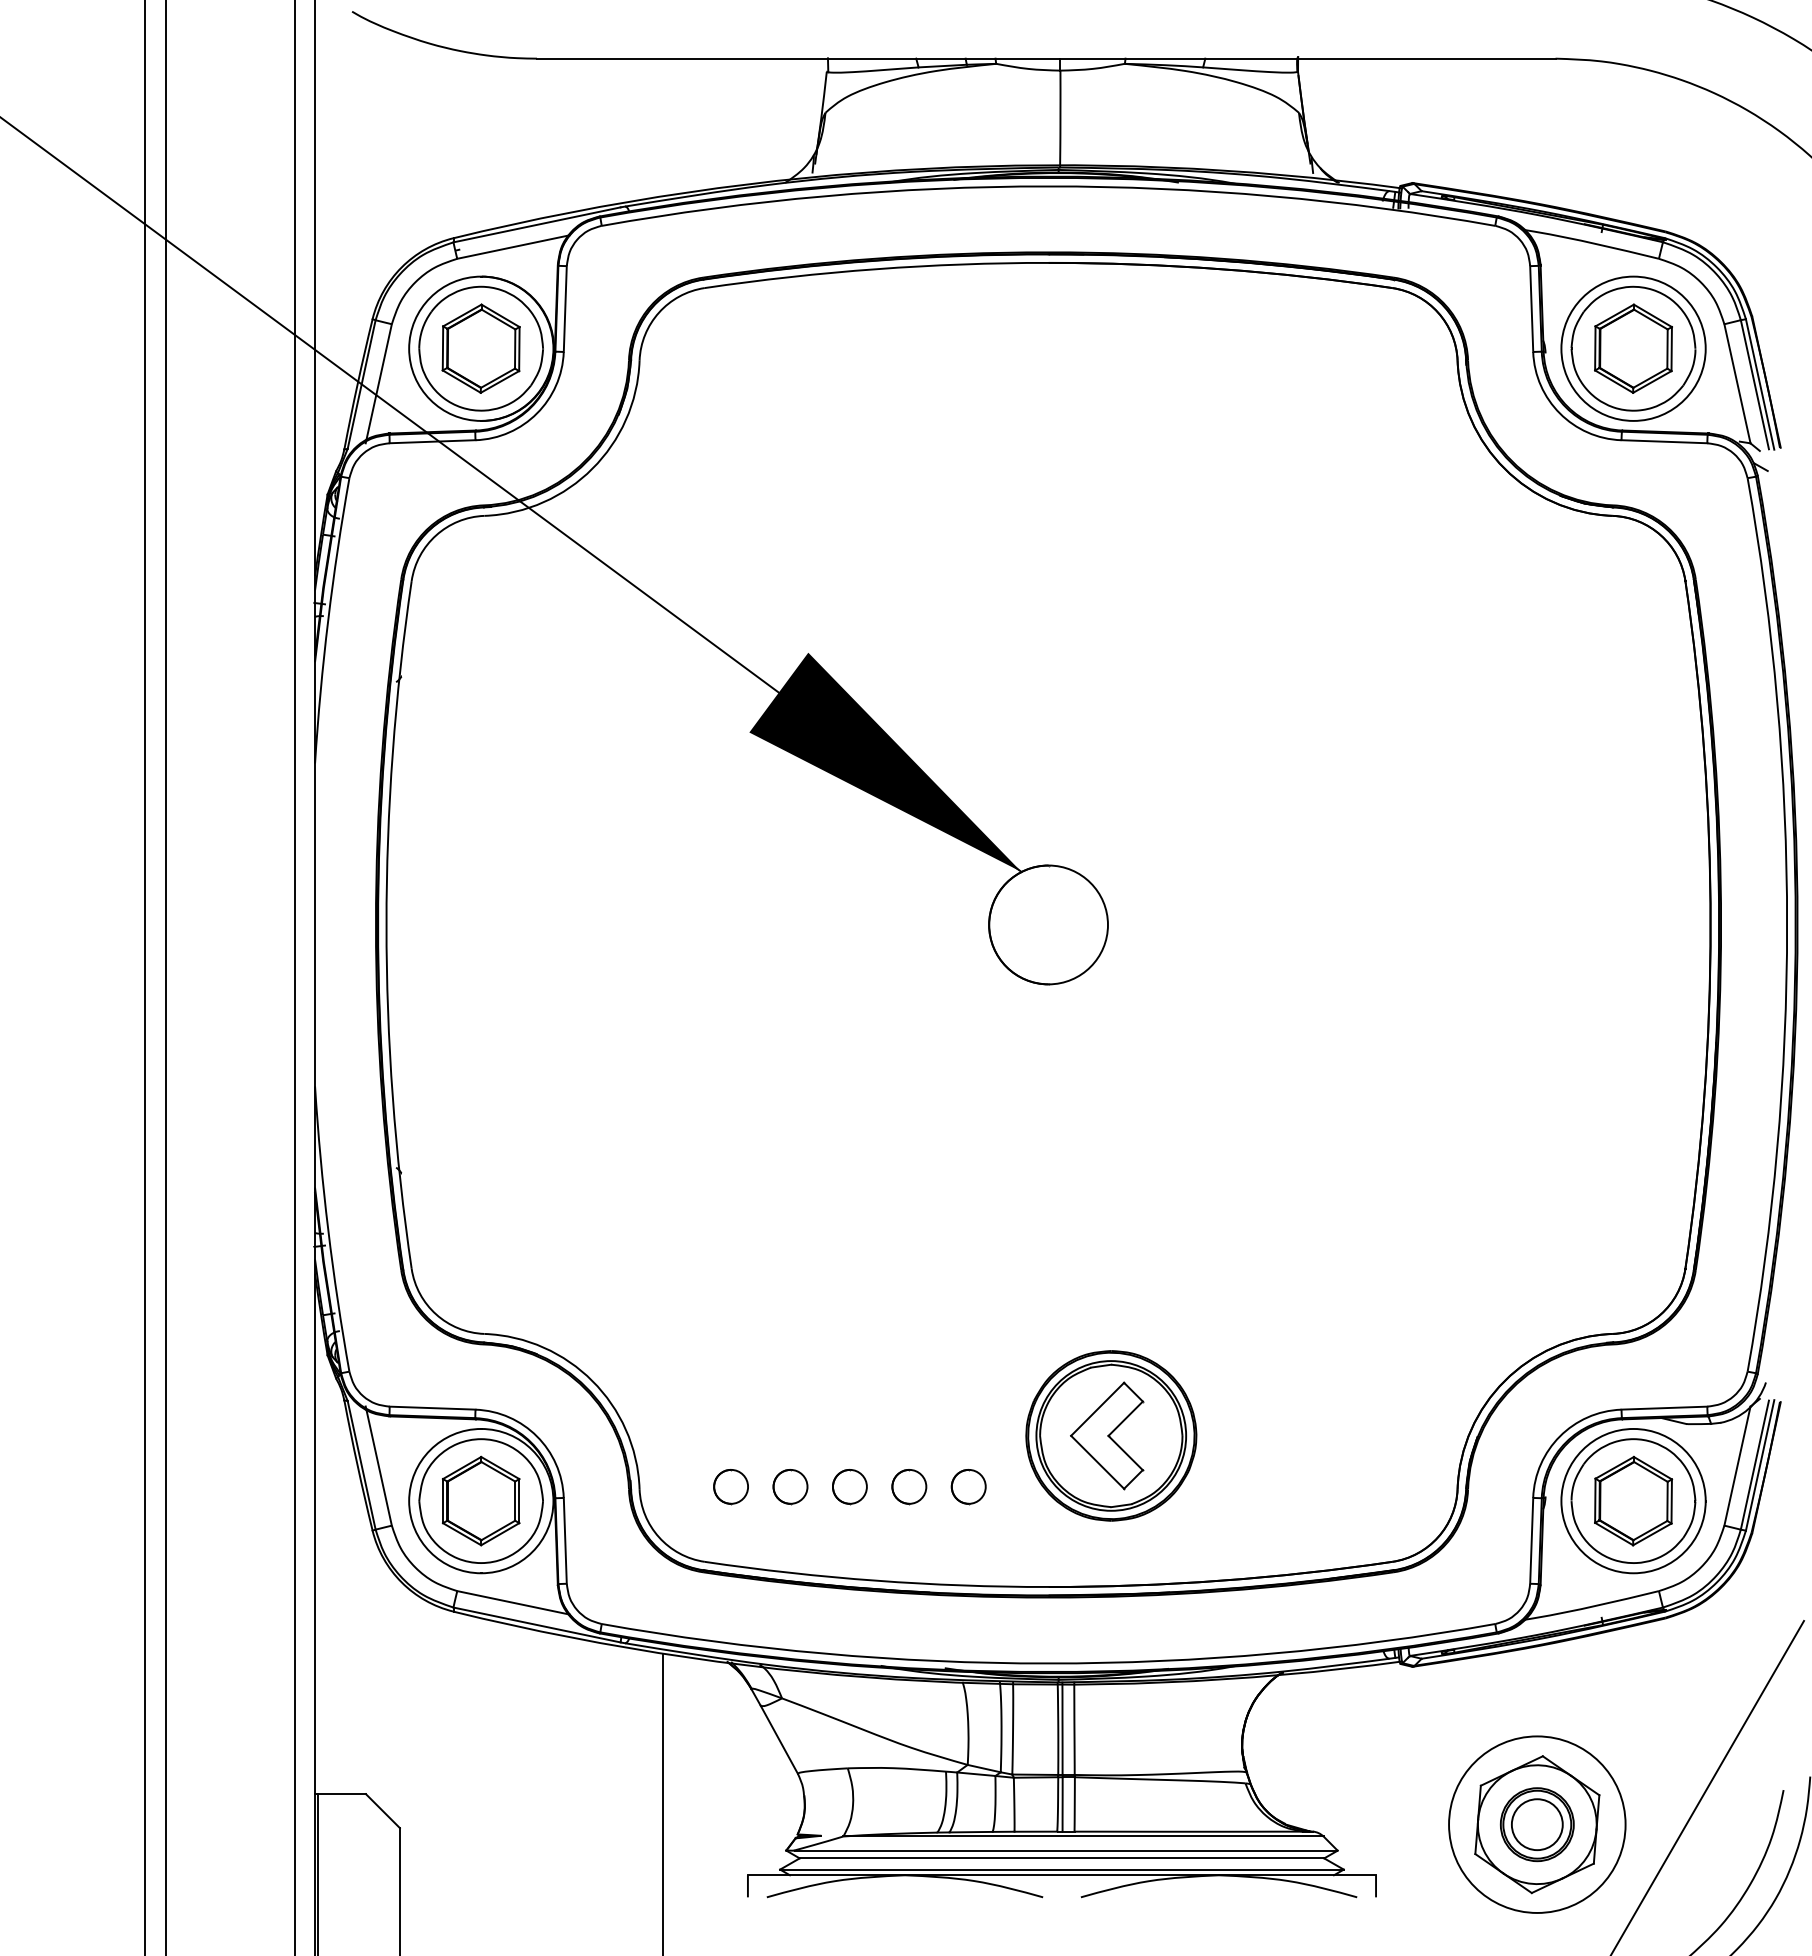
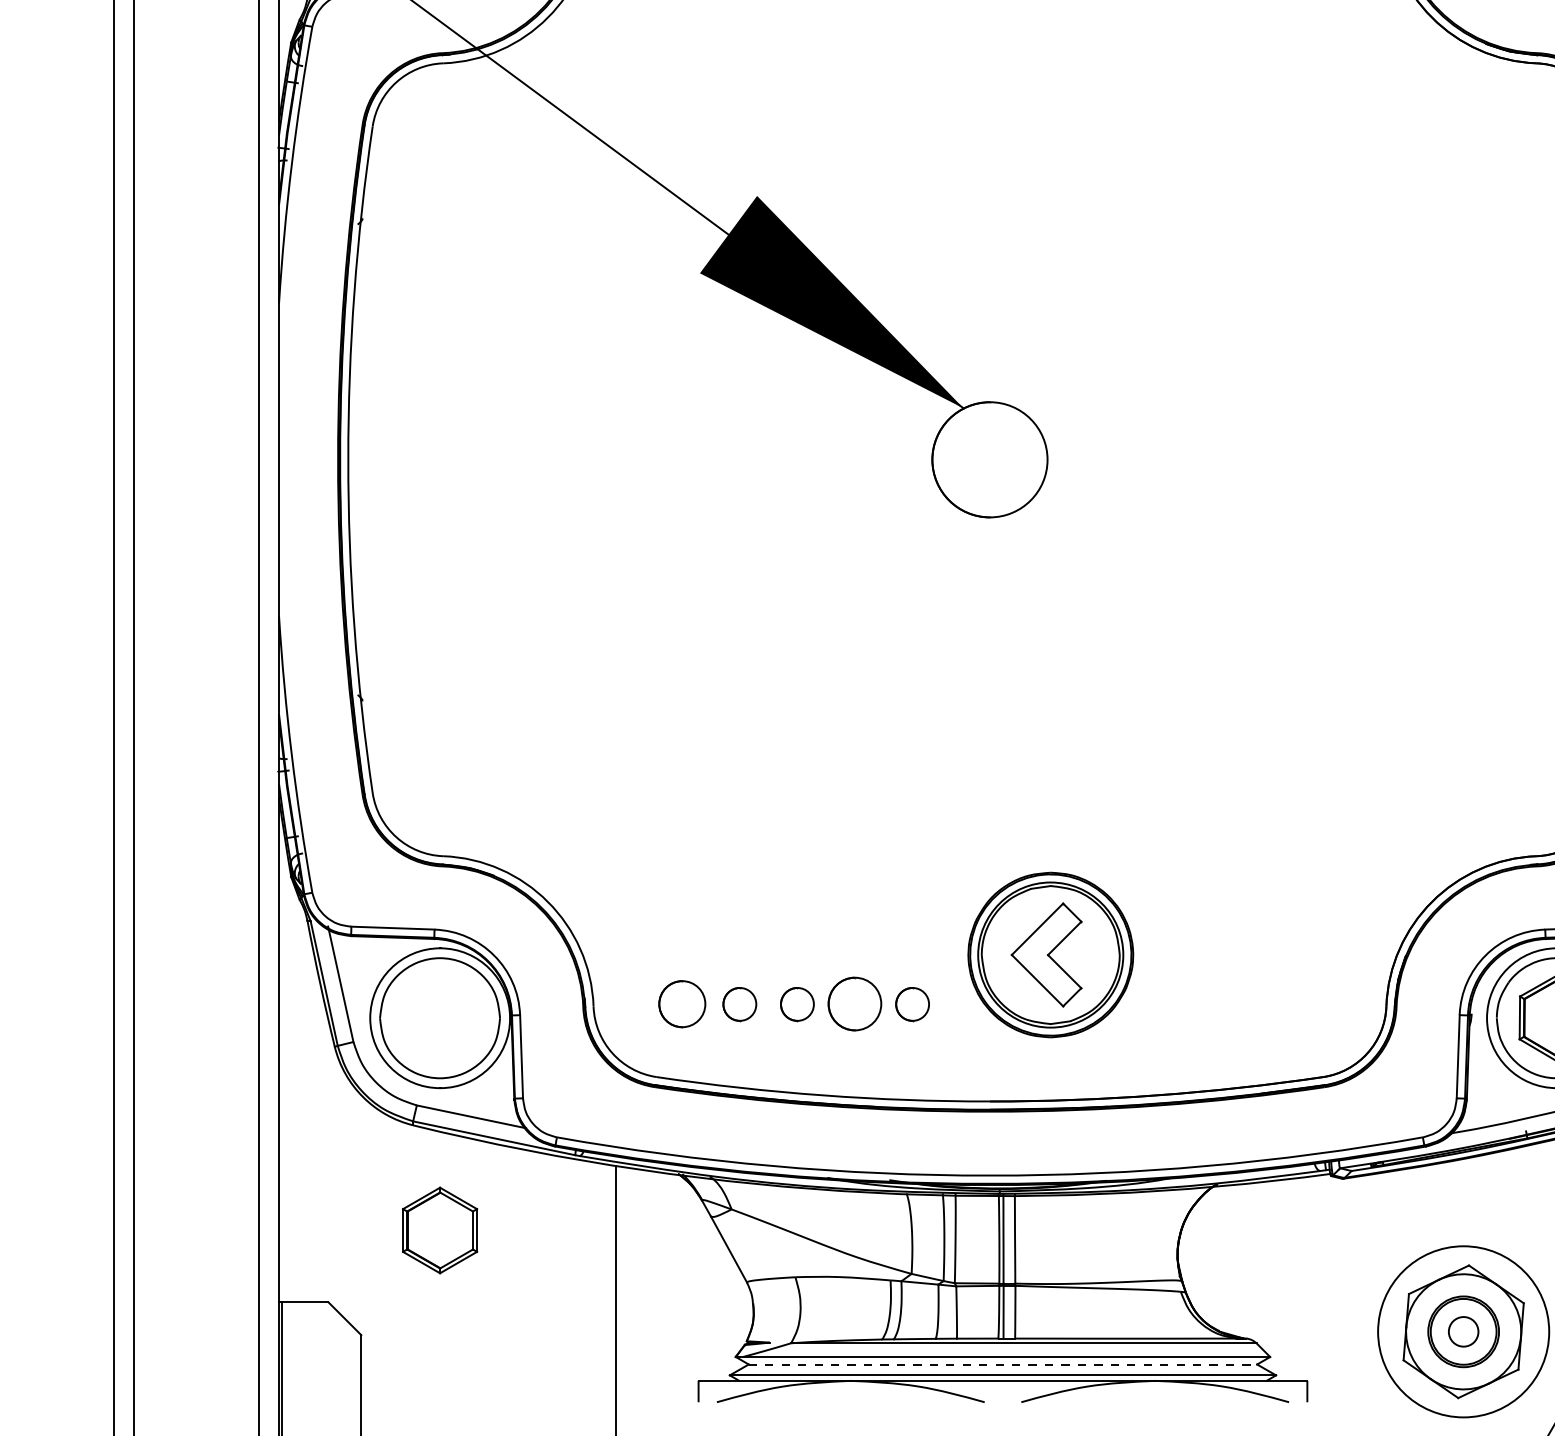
part: (730, 1487) -> (681, 1005), size x1.4
part: (909, 1487) -> (855, 1005), size x1.6
part: (481, 1500) -> (440, 1229), moved
circle: (1536, 1824) -> (1462, 1331), size x0.6
line: (1062, 1858) -> (1003, 1364), solid -> dashed

